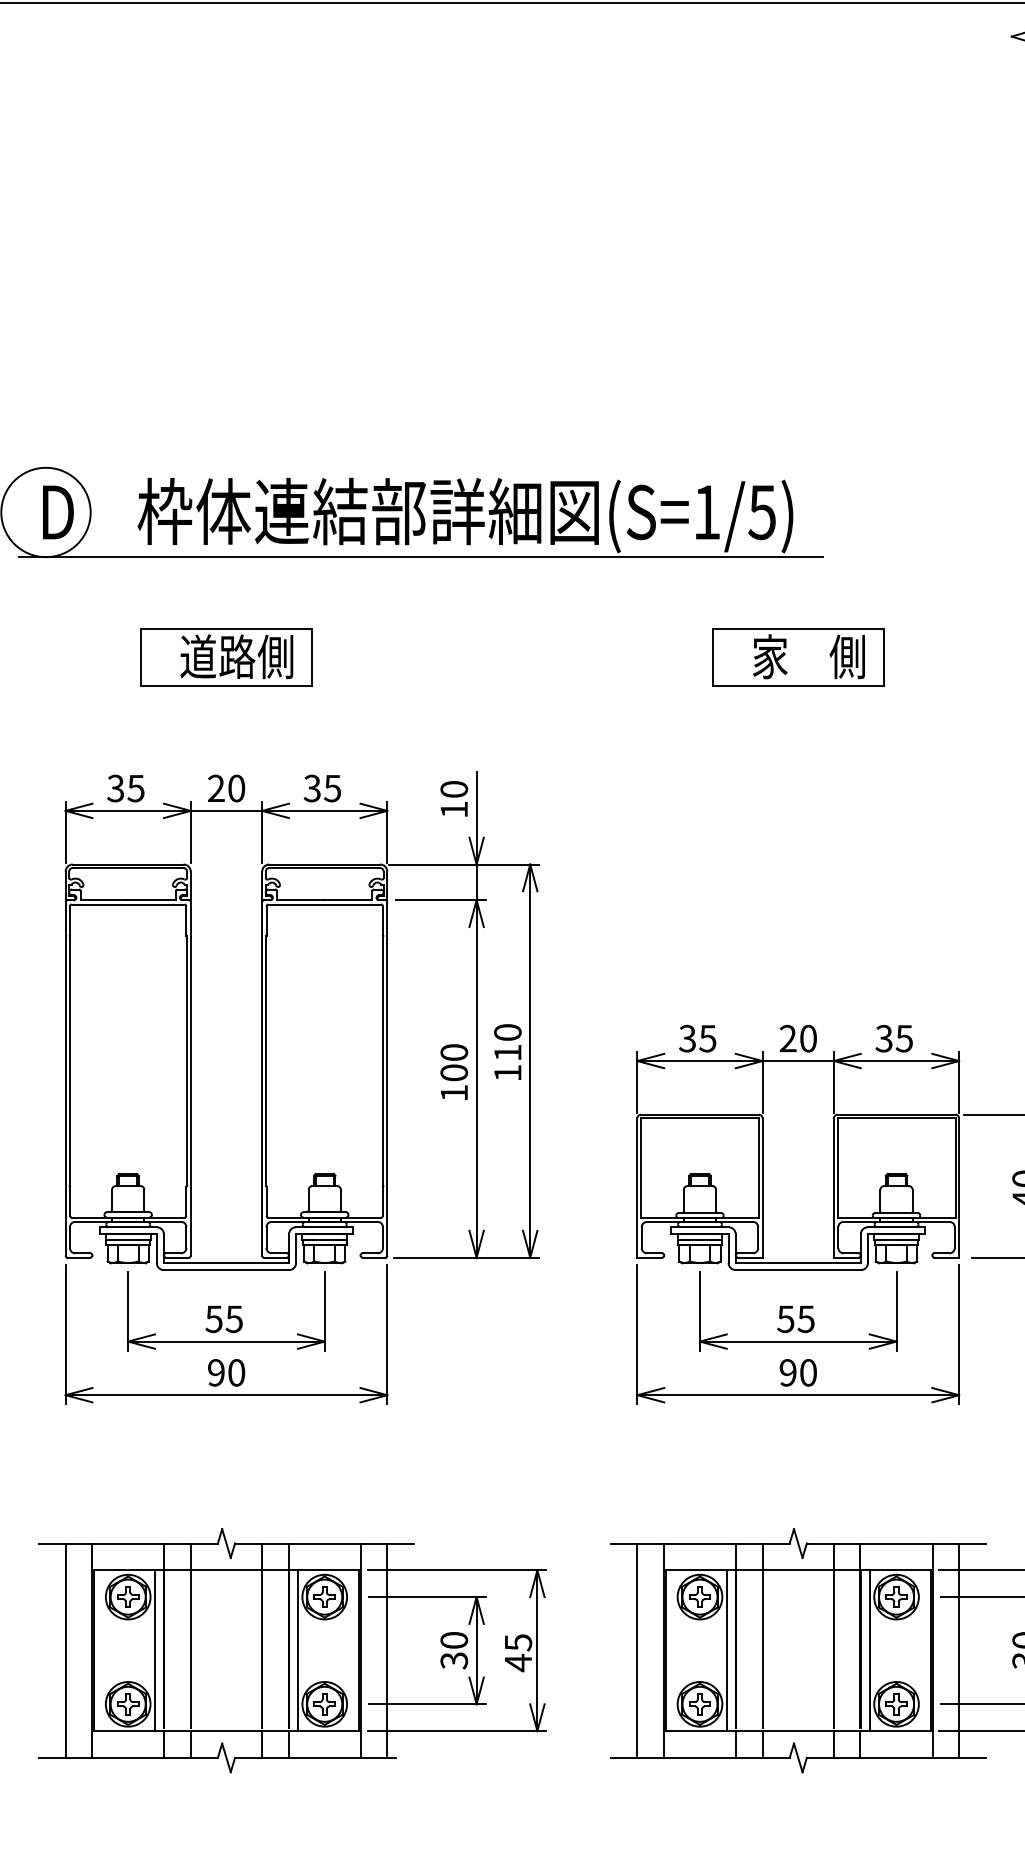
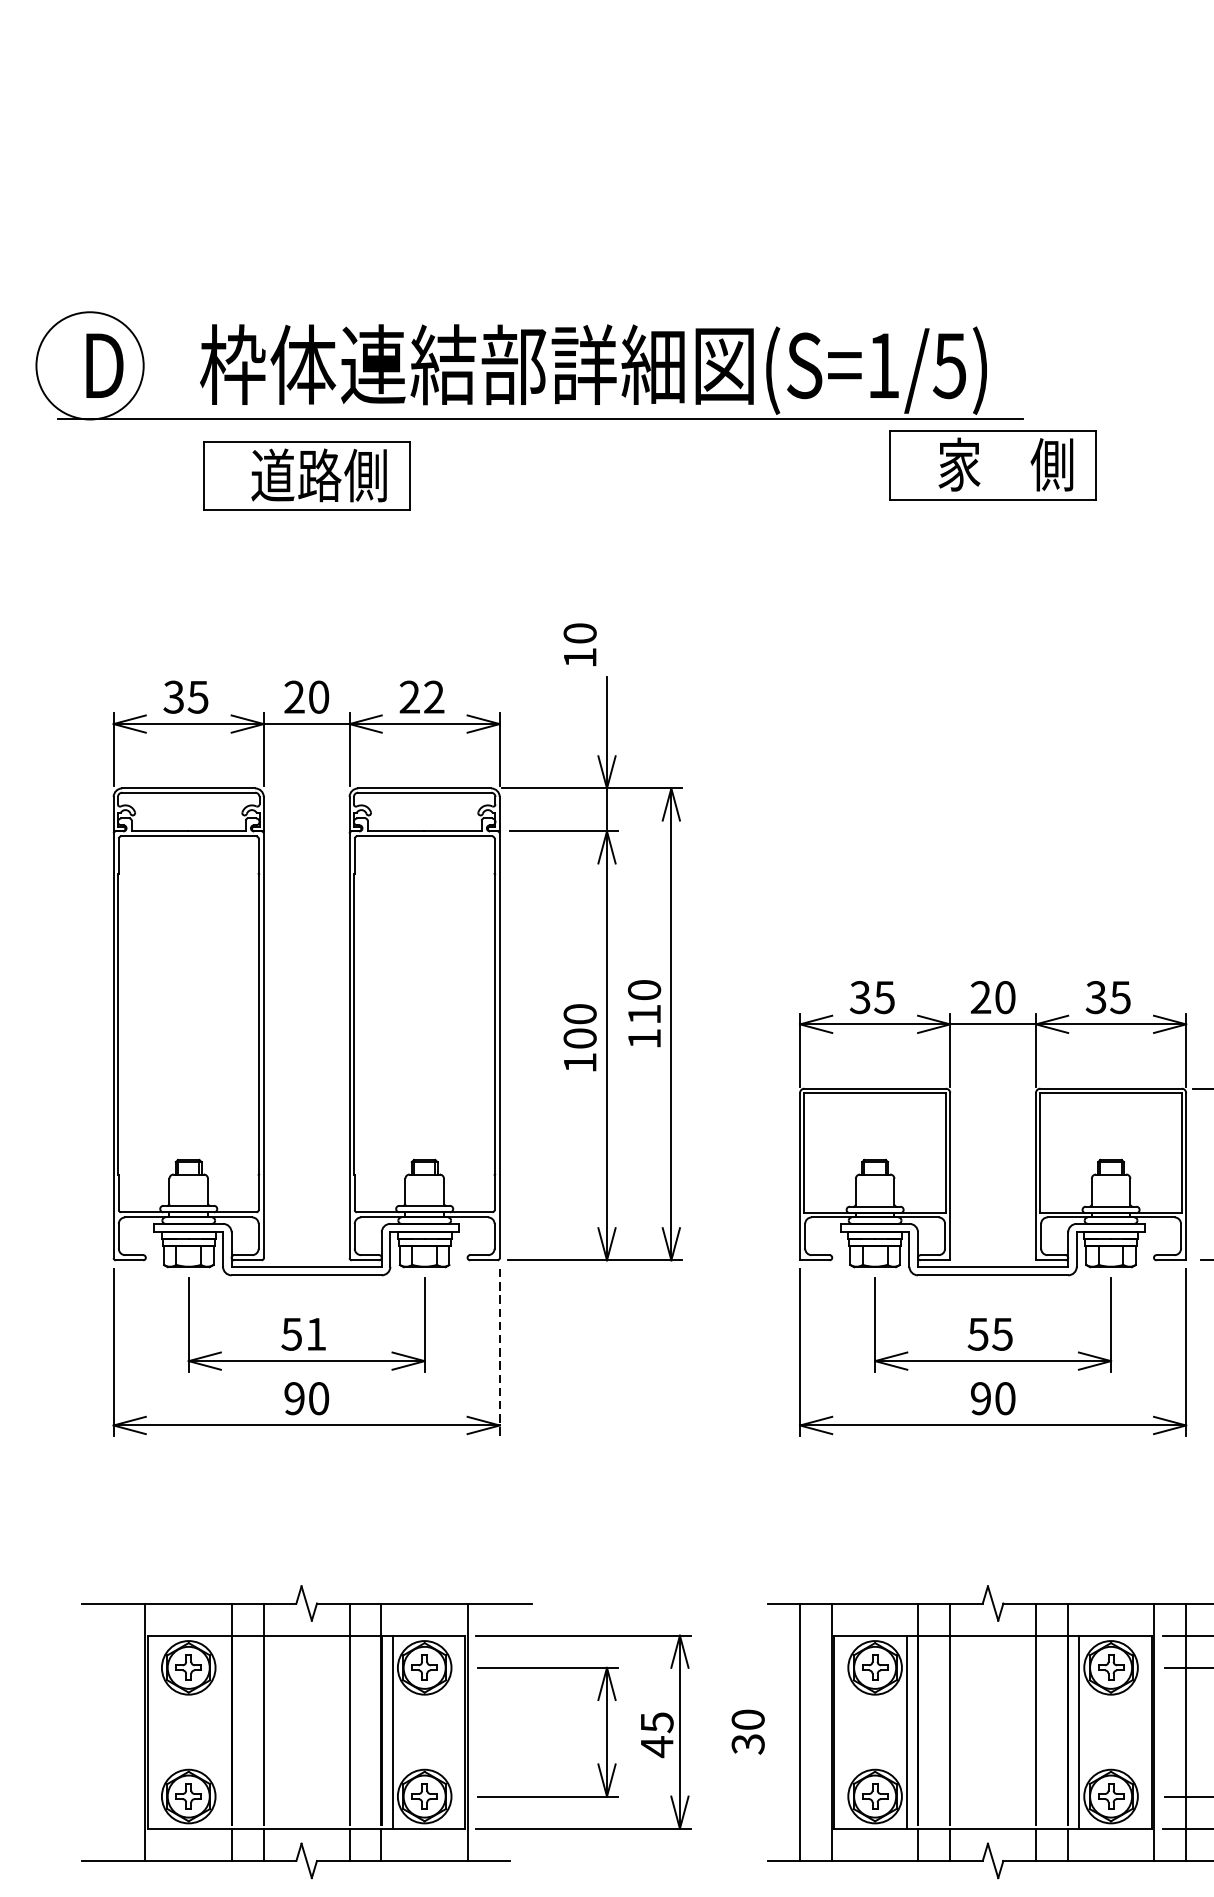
part: (226, 657) -> (306, 476), moved
part: (798, 657) -> (993, 465), moved
text: (322, 788) -> (421, 697), 35 -> 22
text: (454, 798) -> (580, 644), moved
text: (233, 1319) -> (315, 1334), 55 -> 51
line: (387, 1334) -> (500, 1352), solid -> dashed
line: (65, 1650) -> (113, 1731), removed
line: (155, 1650) -> (221, 1731), removed
line: (387, 1650) -> (500, 1731), removed
text: (454, 1650) -> (748, 1731), moved

